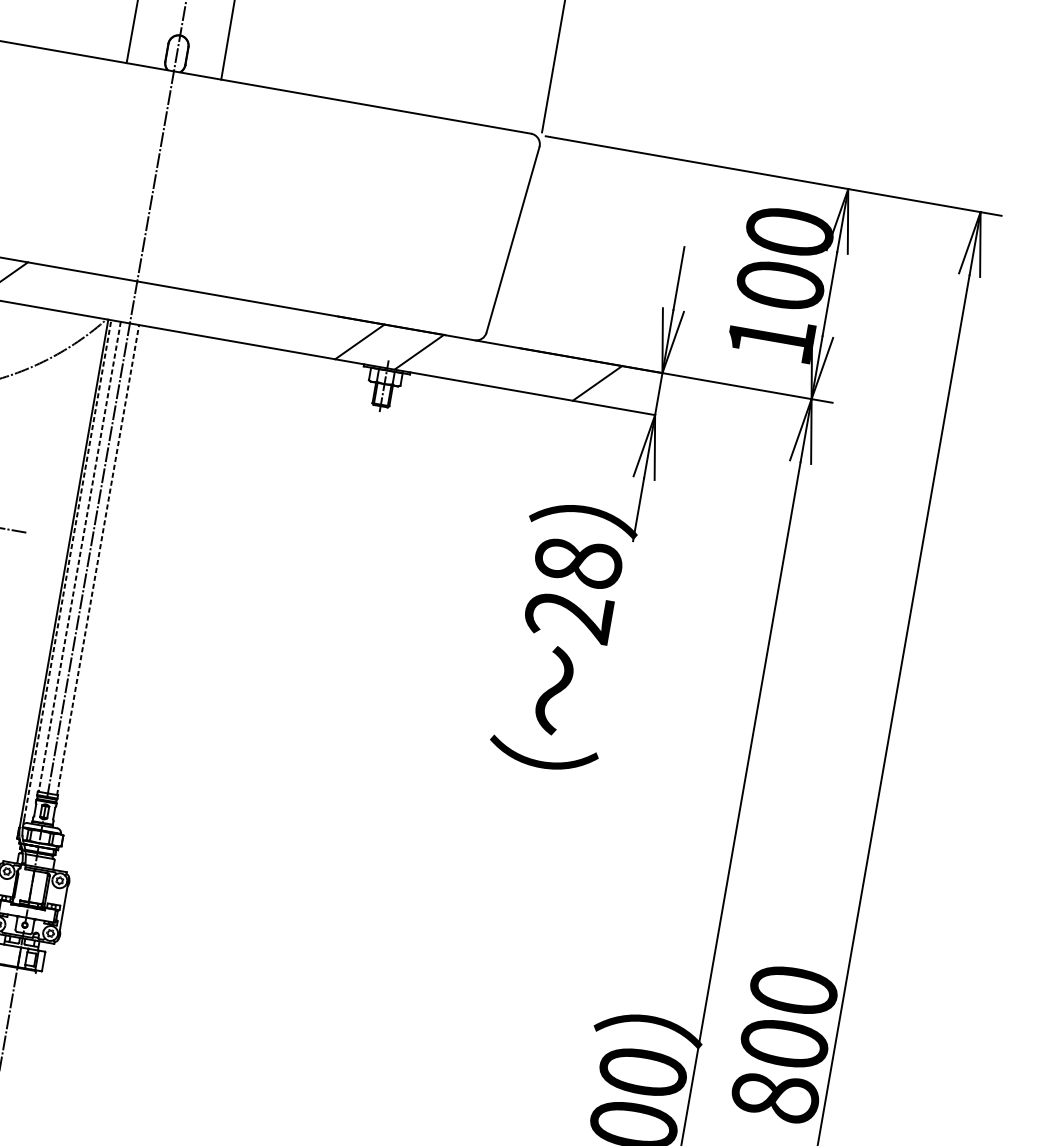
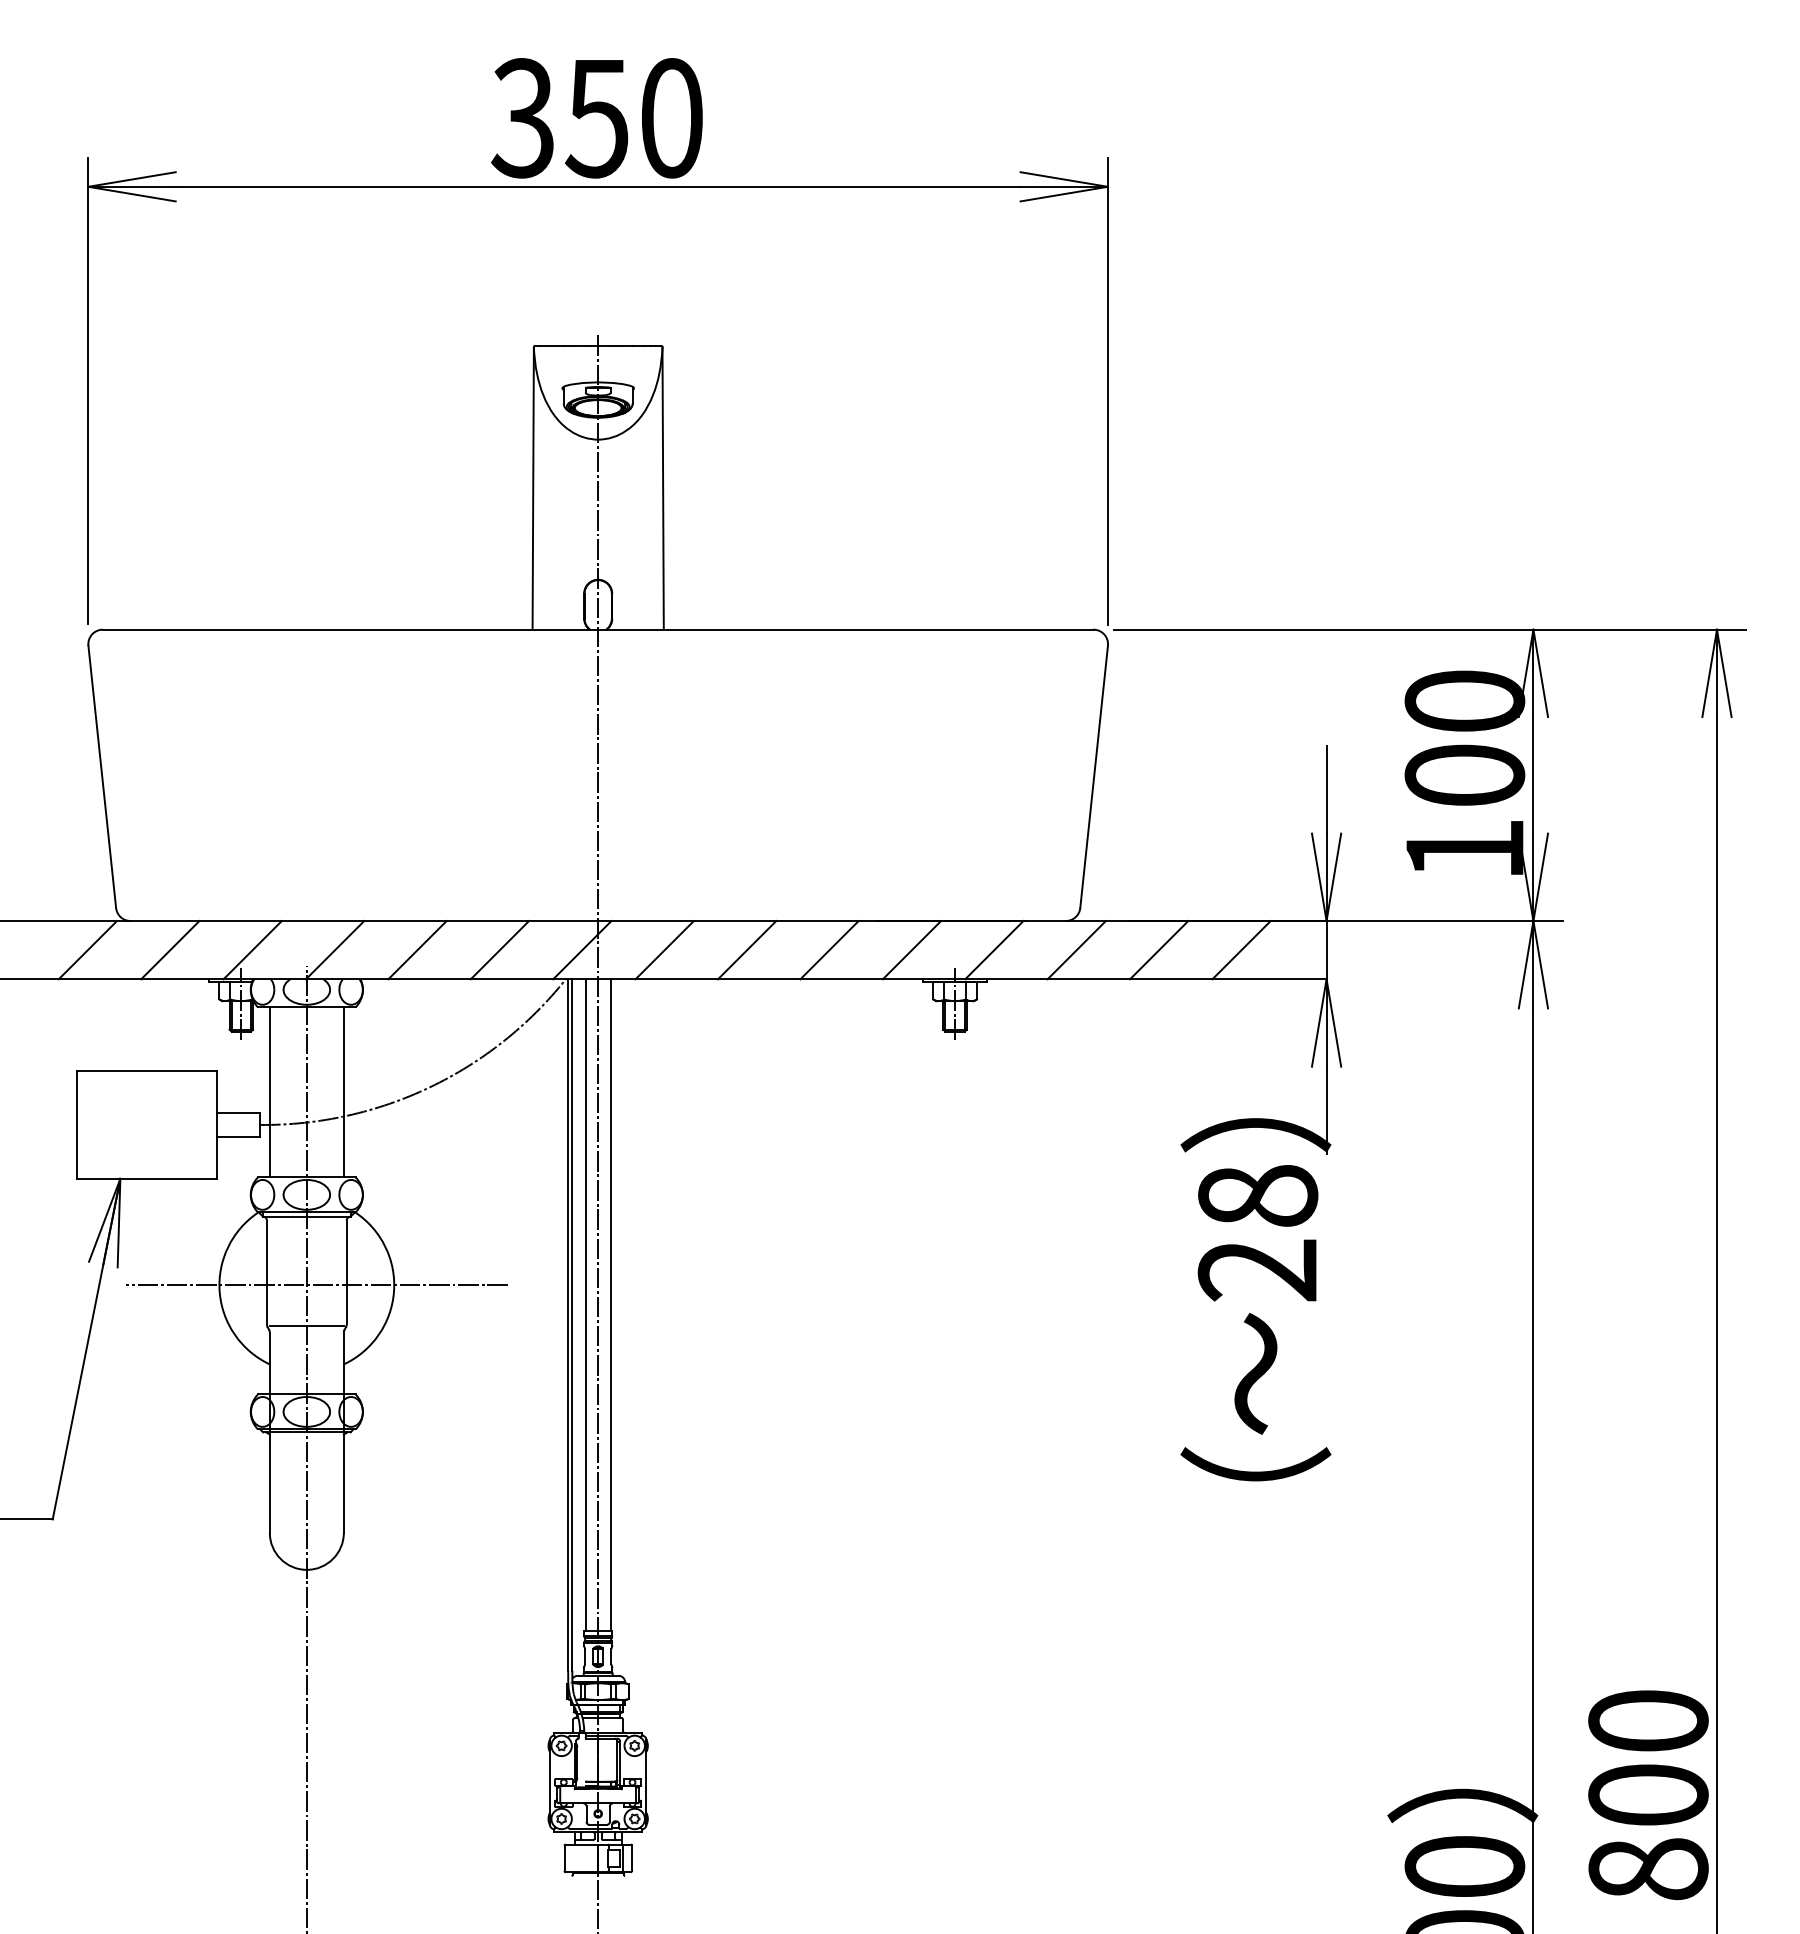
line: (62, 290) -> (499, 950), added
line: (122, 300) -> (582, 950), added
line: (181, 311) -> (664, 950), added
line: (241, 321) -> (747, 950), added
line: (300, 331) -> (829, 950), added
line: (478, 362) -> (1076, 950), added
line: (538, 373) -> (1159, 950), added
line: (79, 557) -> (585, 1305), dashed -> solid
line: (97, 560) -> (610, 1305), dashed -> solid
line: (67, 569) -> (572, 1324), dashed -> solid

